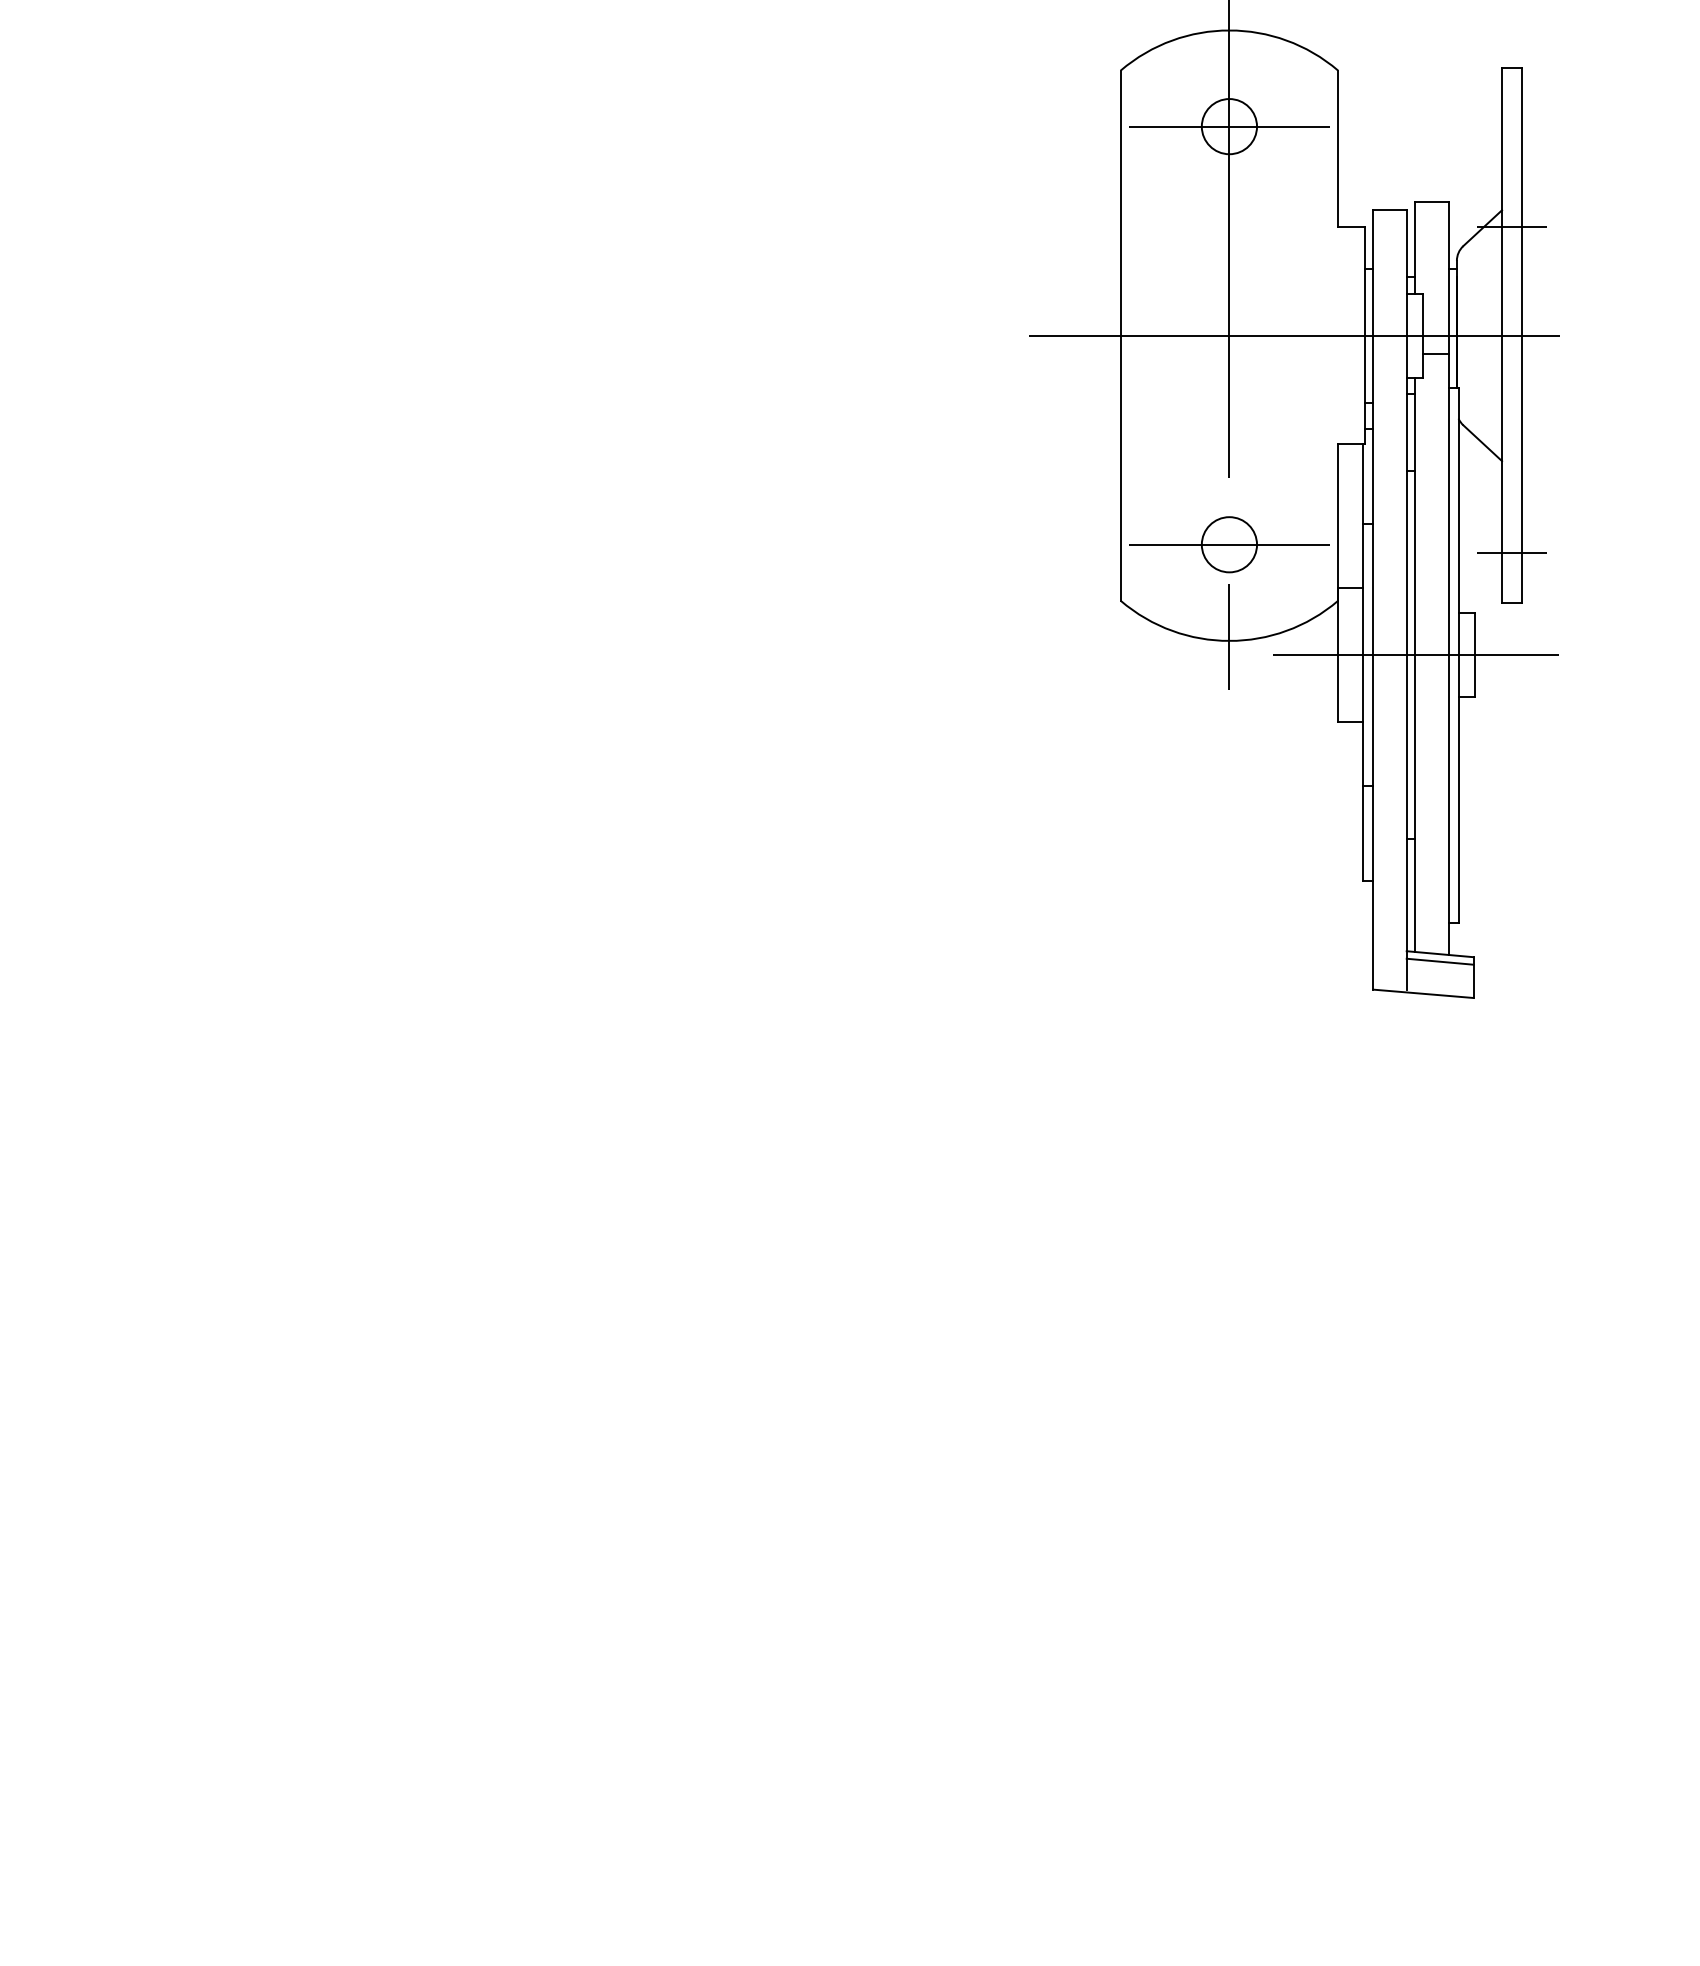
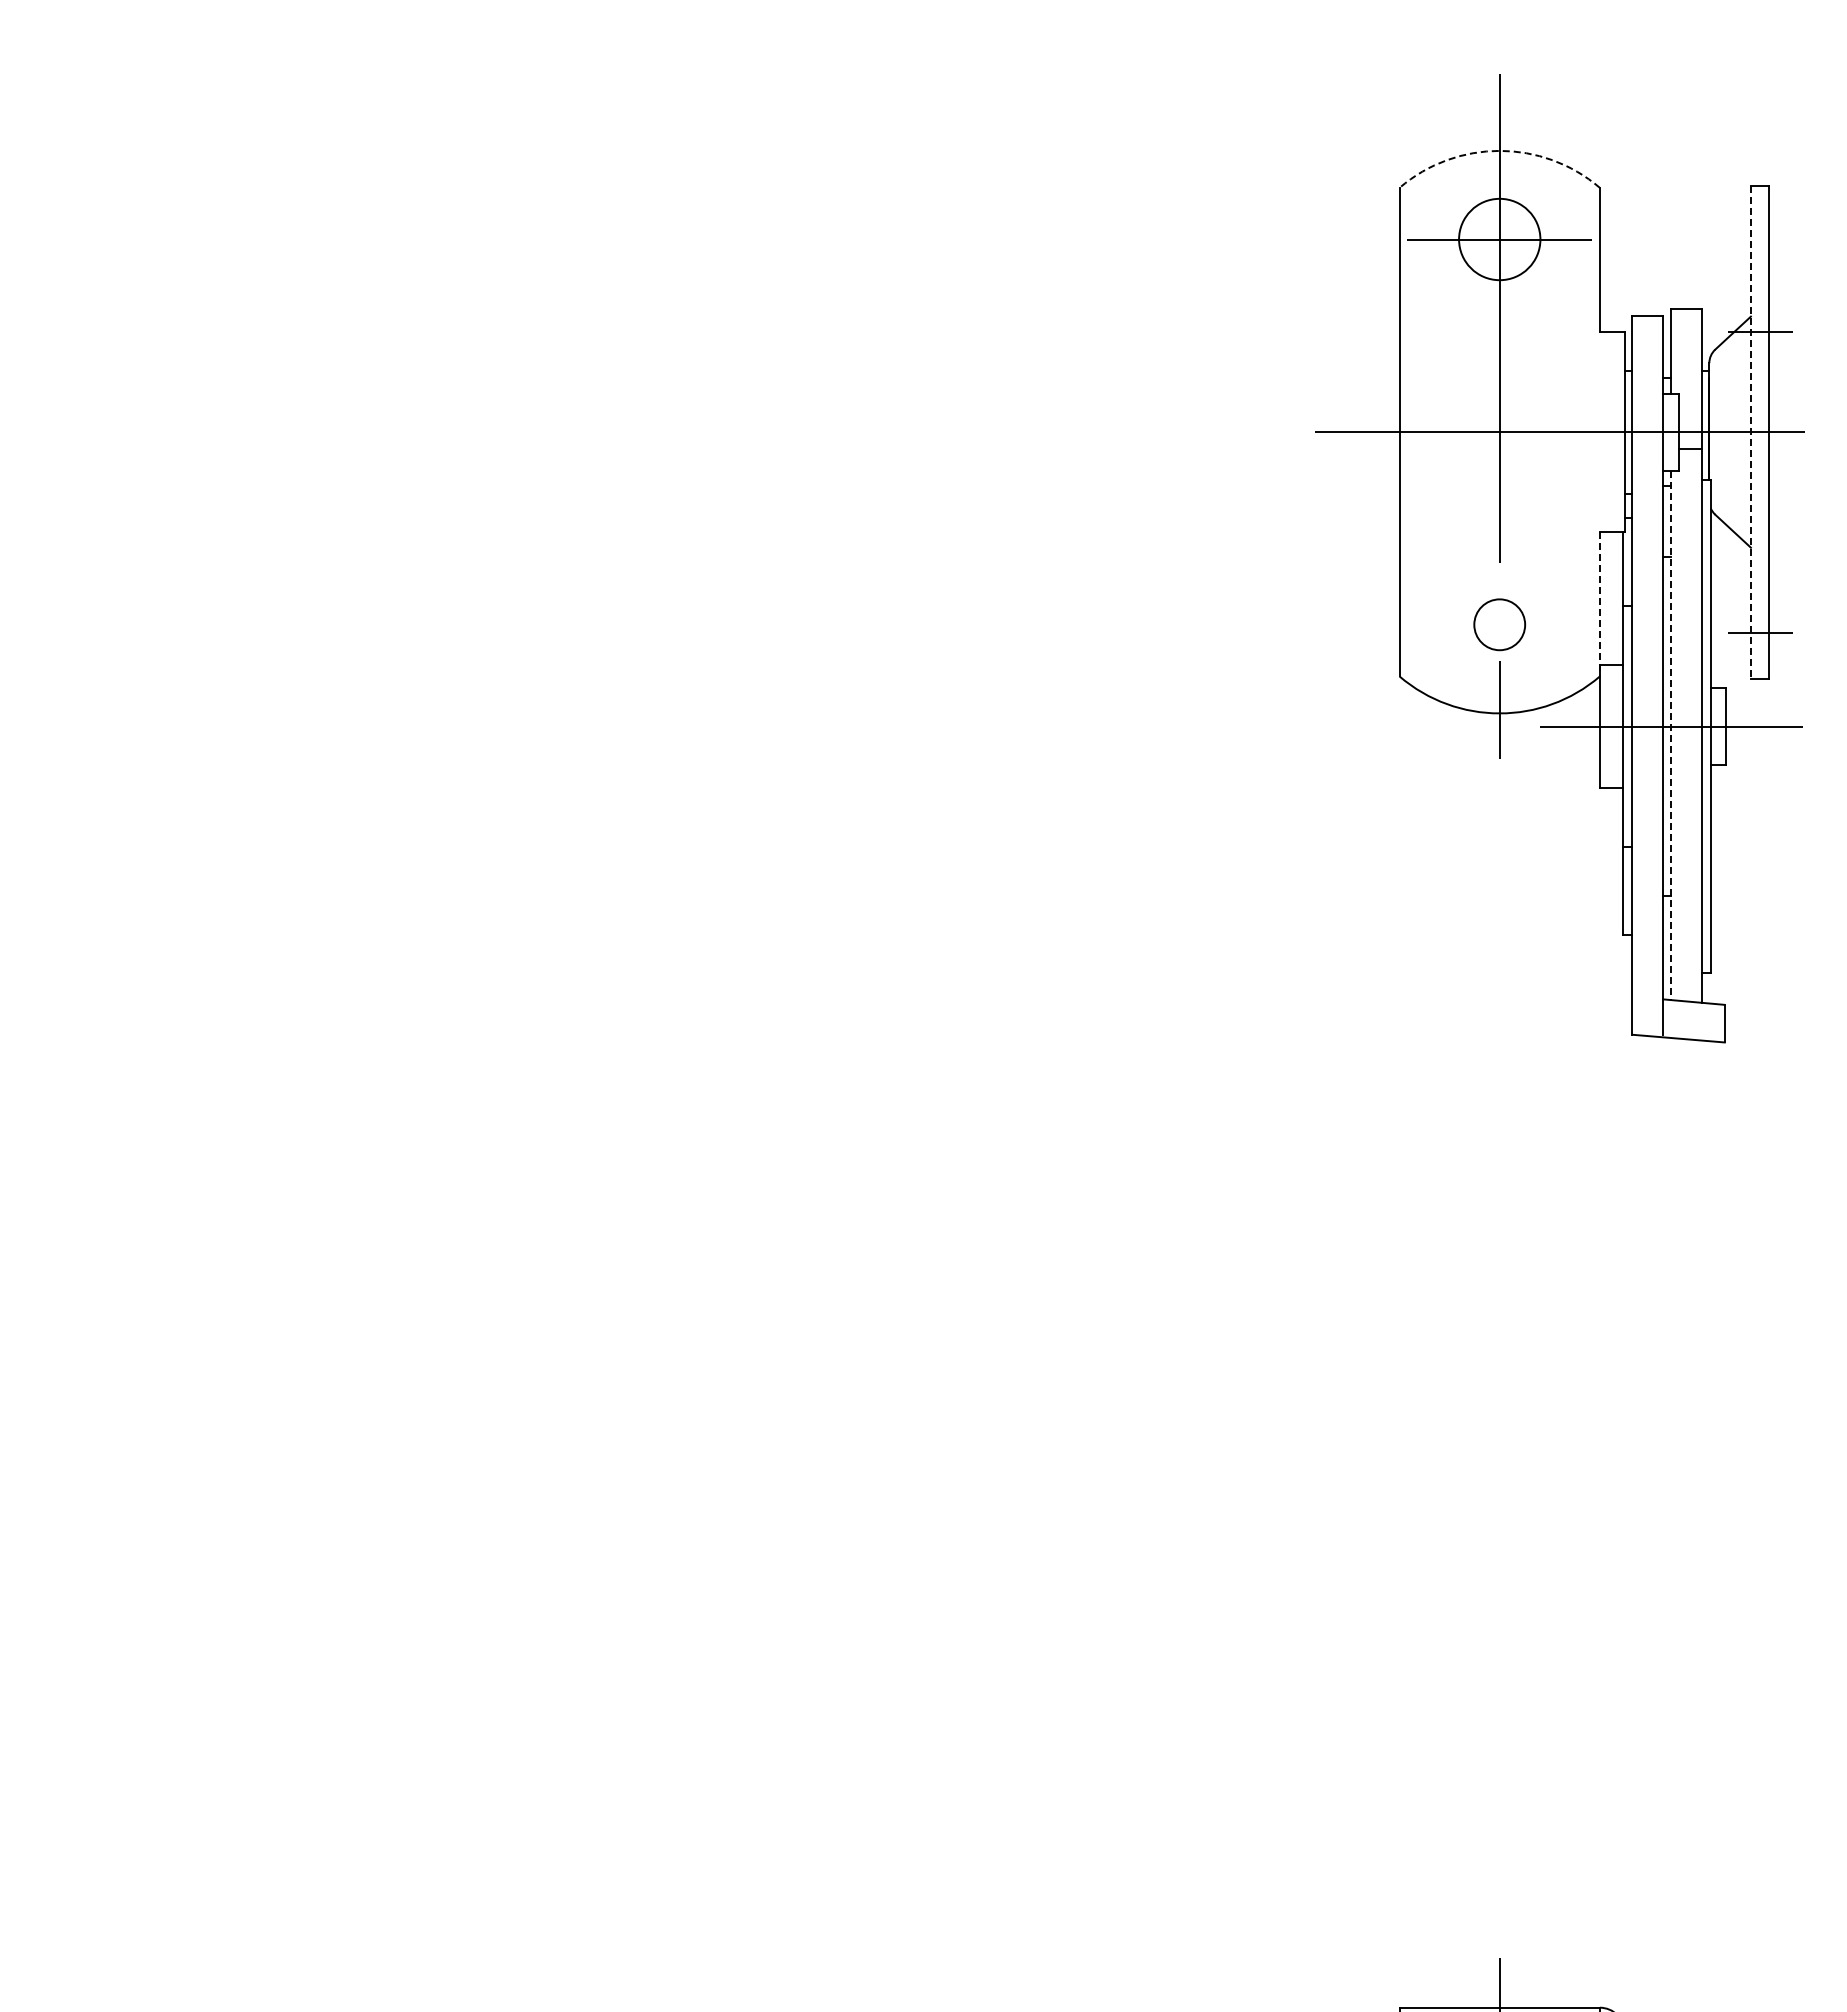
arc: (1229, 30) -> (1499, 150), solid -> dashed
circle: (1229, 126) -> (1499, 239), size x1.6
line: (1501, 336) -> (1750, 432), solid -> dashed
line: (1337, 522) -> (1599, 604), solid -> dashed
line: (1229, 544) -> (1499, 624), removed
line: (1414, 664) -> (1670, 735), solid -> dashed
line: (1439, 961) -> (1693, 1008), removed

